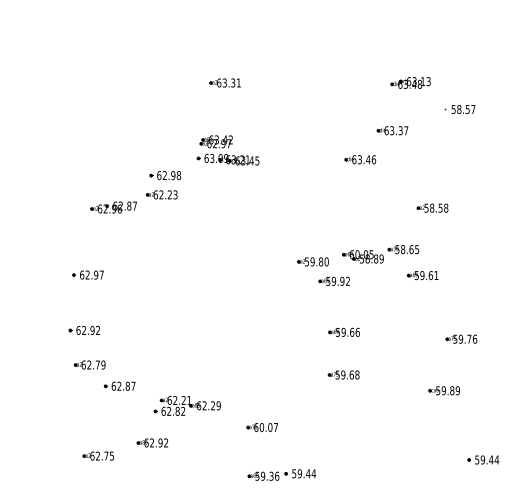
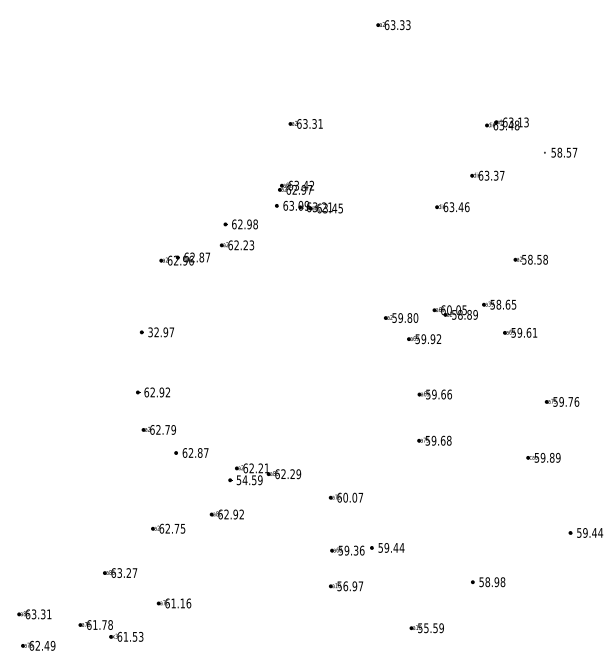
text: (82, 275) -> (150, 332), 62.97 -> 32.97
text: (173, 411) -> (249, 480), 62.82 -> 54.59

